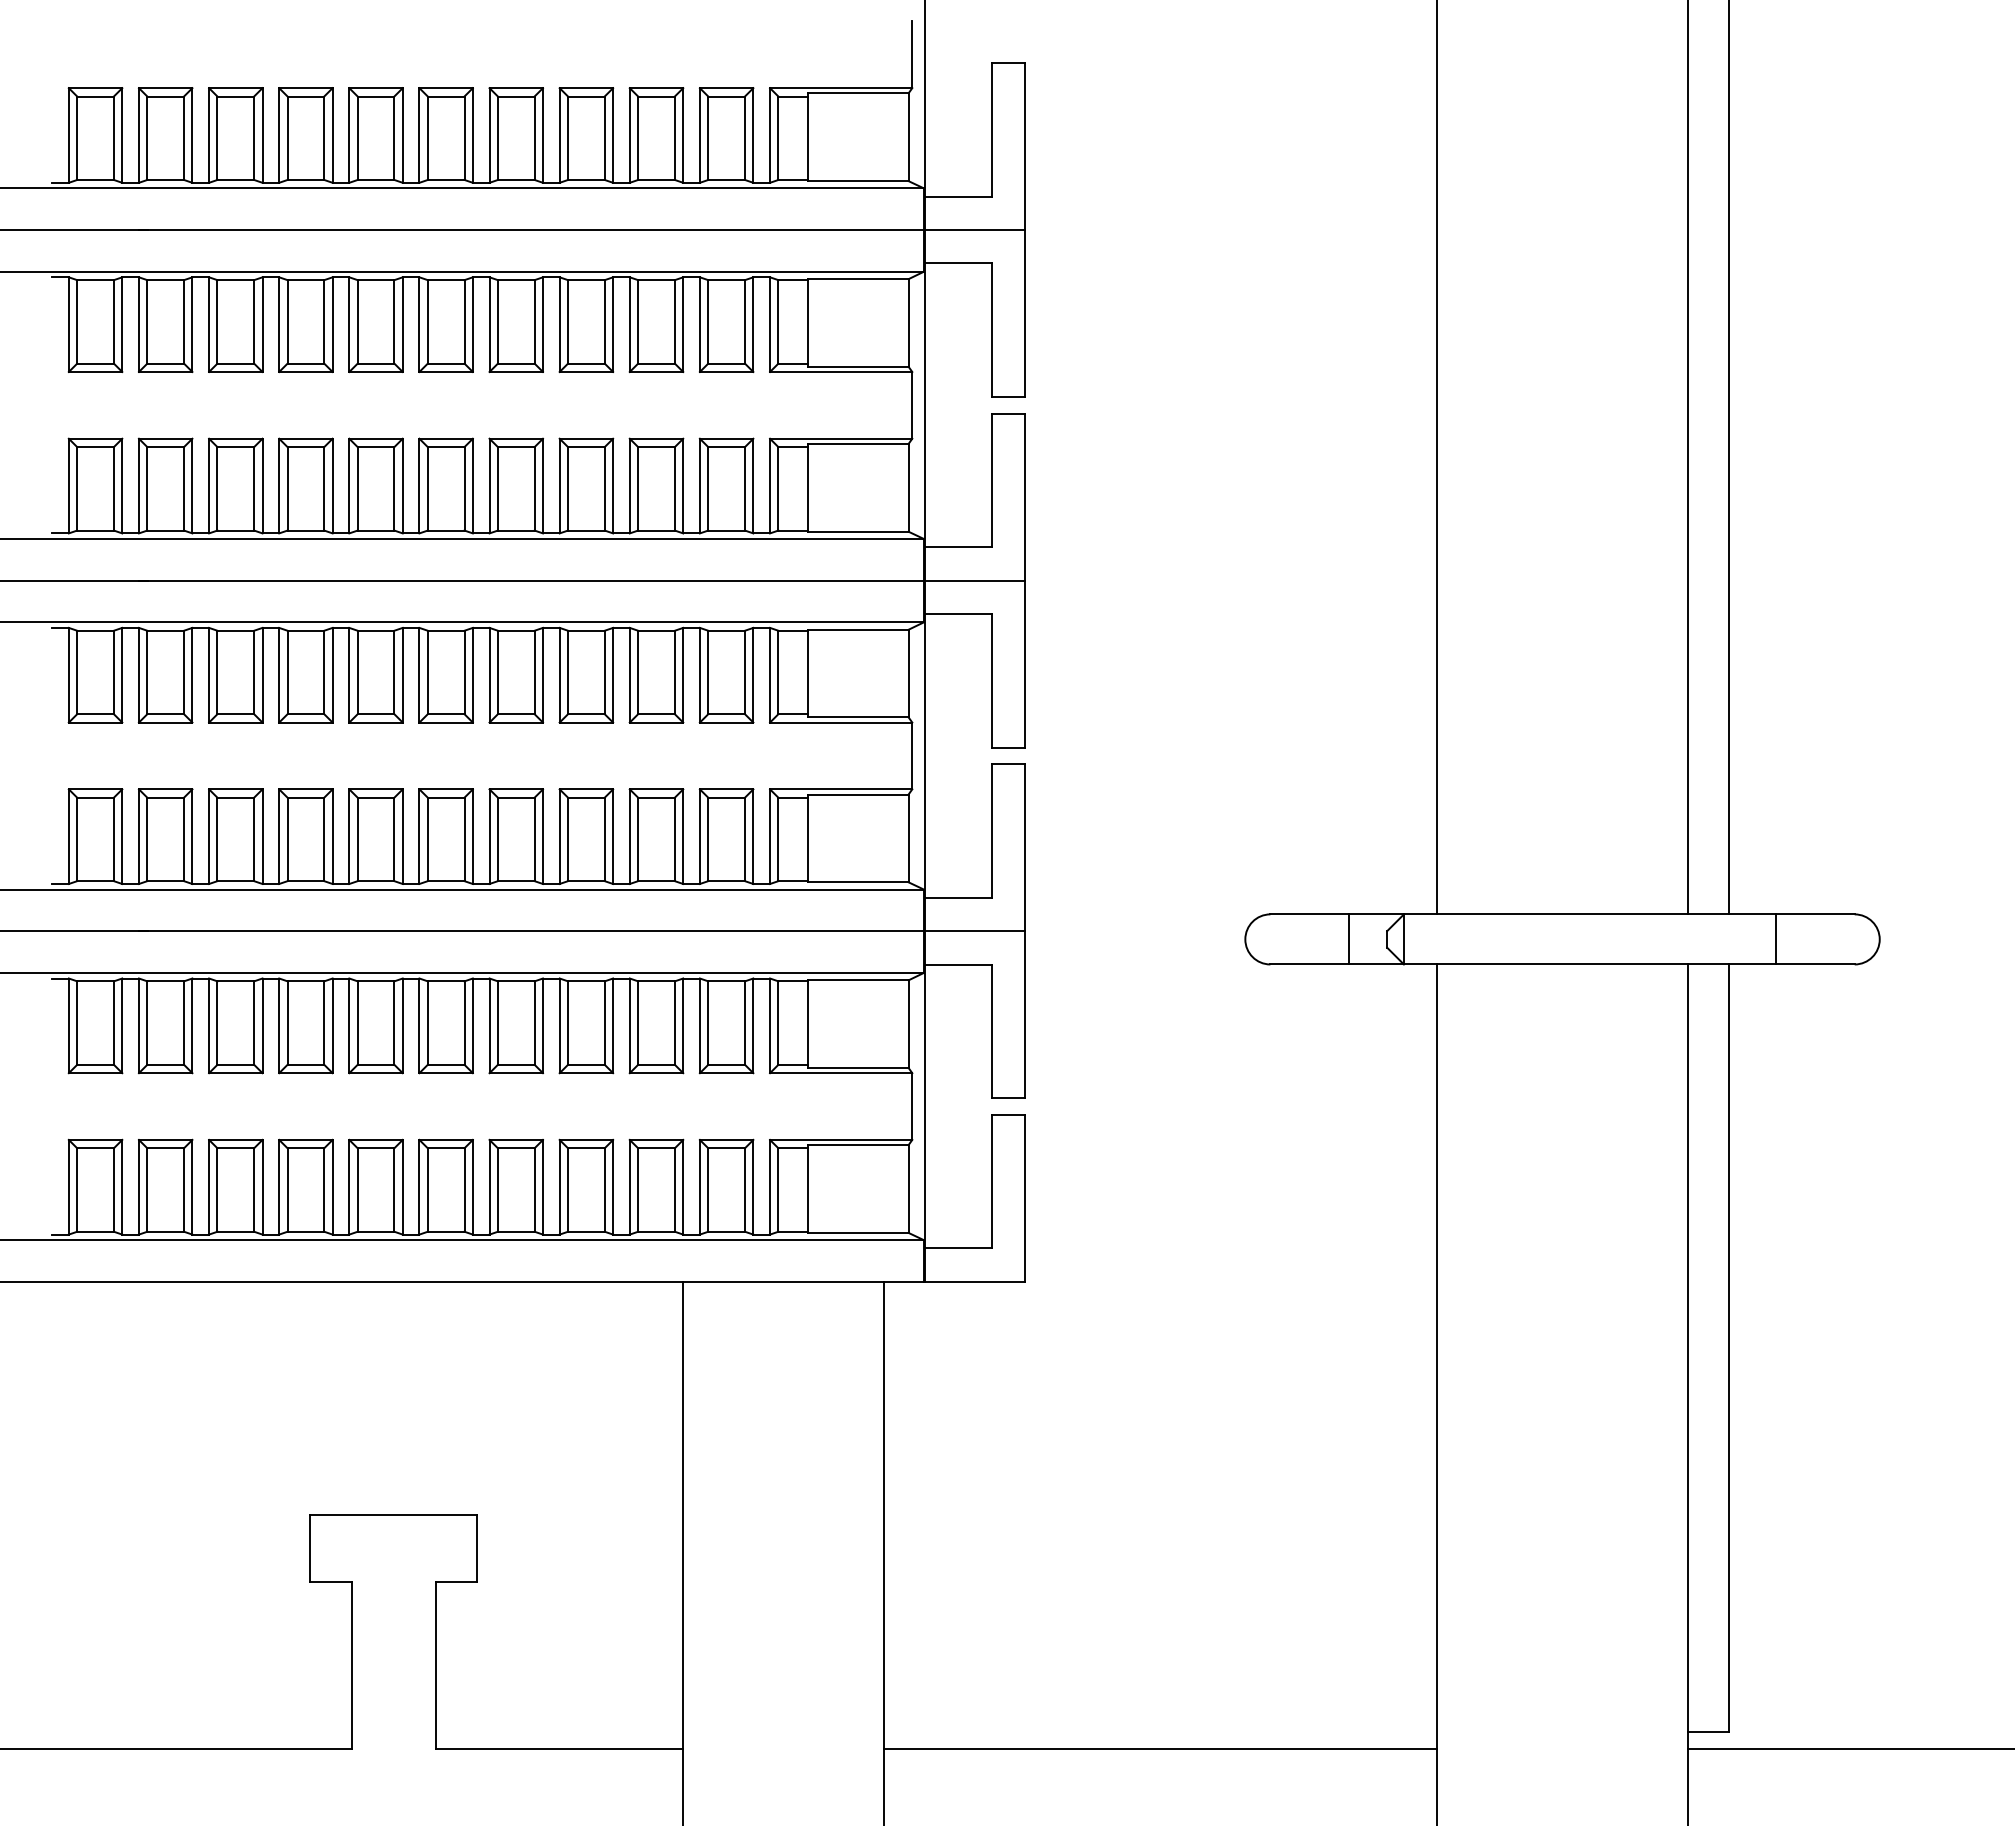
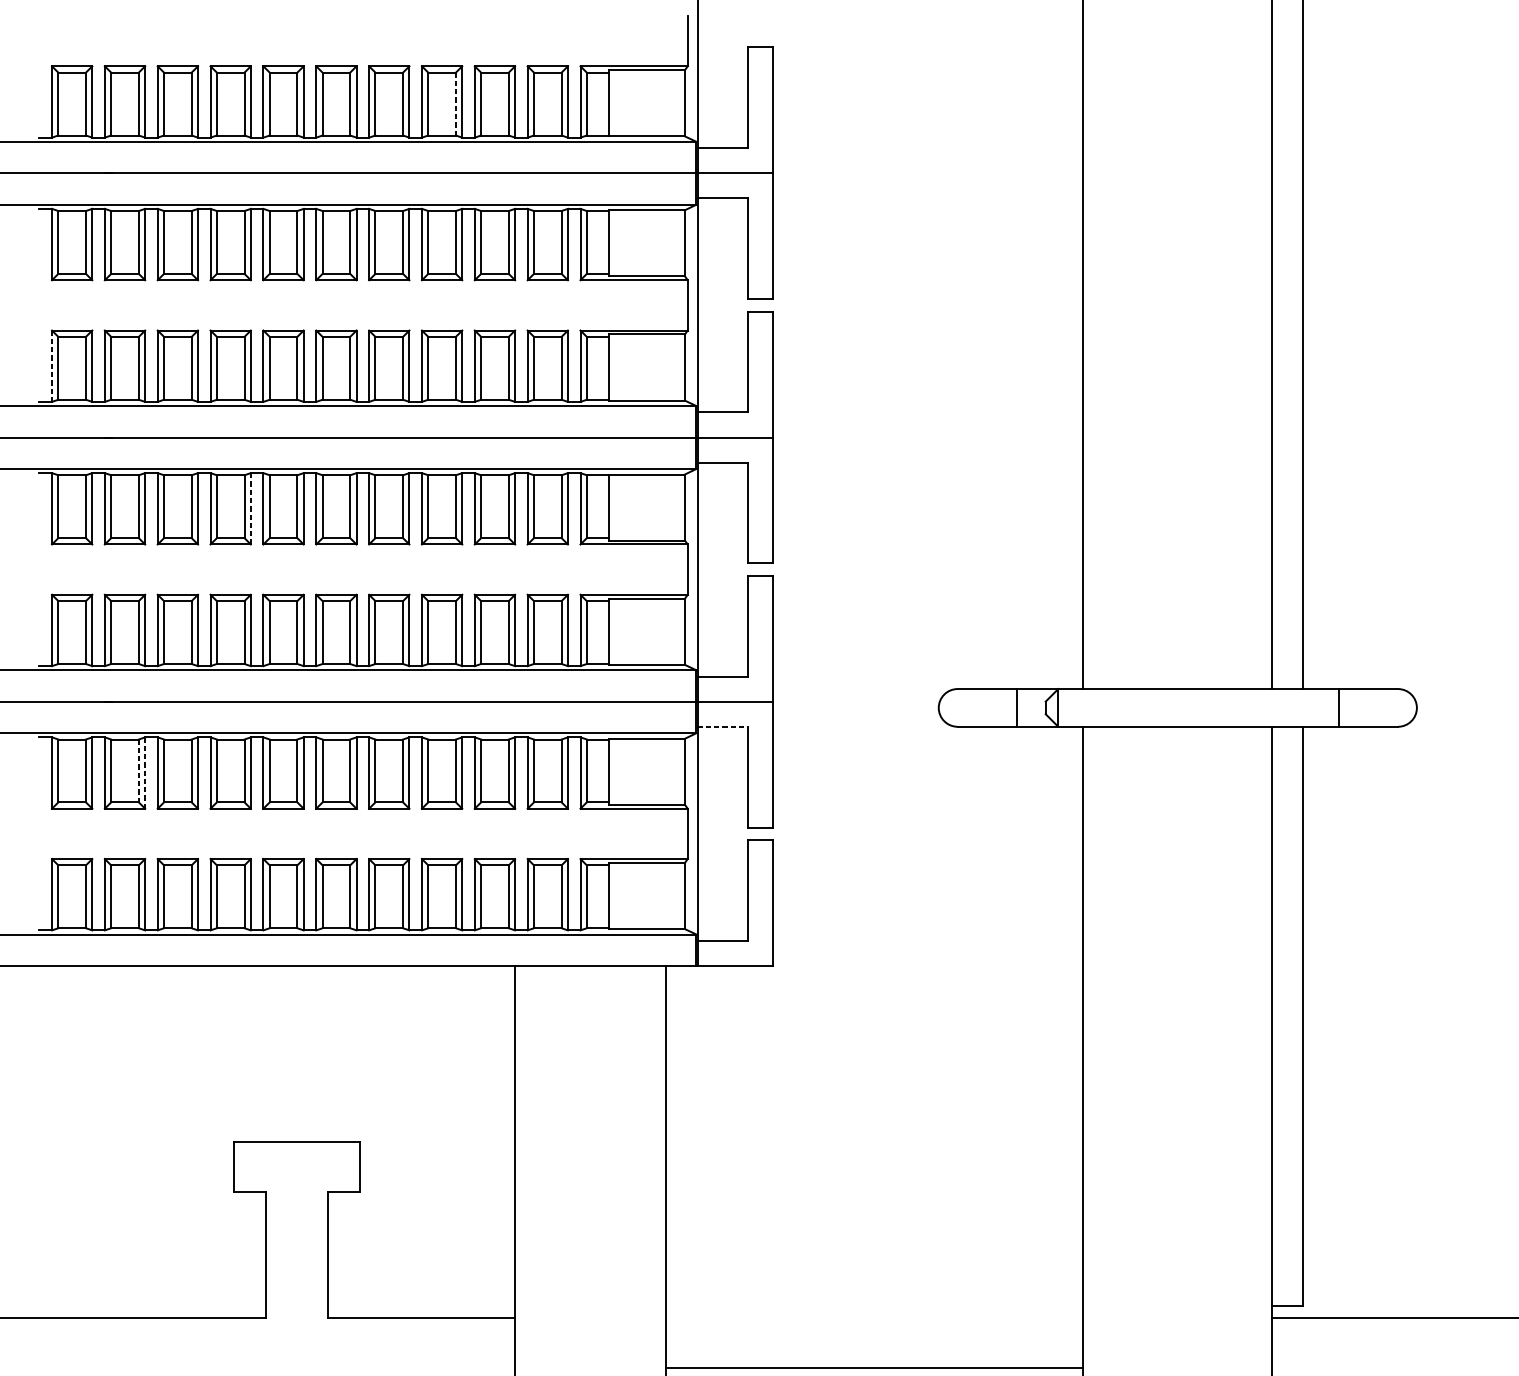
line: (604, 138) -> (455, 104), solid -> dashed
line: (68, 486) -> (51, 366), solid -> dashed
line: (332, 675) -> (250, 508), solid -> dashed
line: (959, 964) -> (723, 726), solid -> dashed
line: (184, 1023) -> (139, 771), solid -> dashed
line: (192, 1026) -> (145, 773), solid -> dashed
line: (1160, 1749) -> (874, 1368), moved

